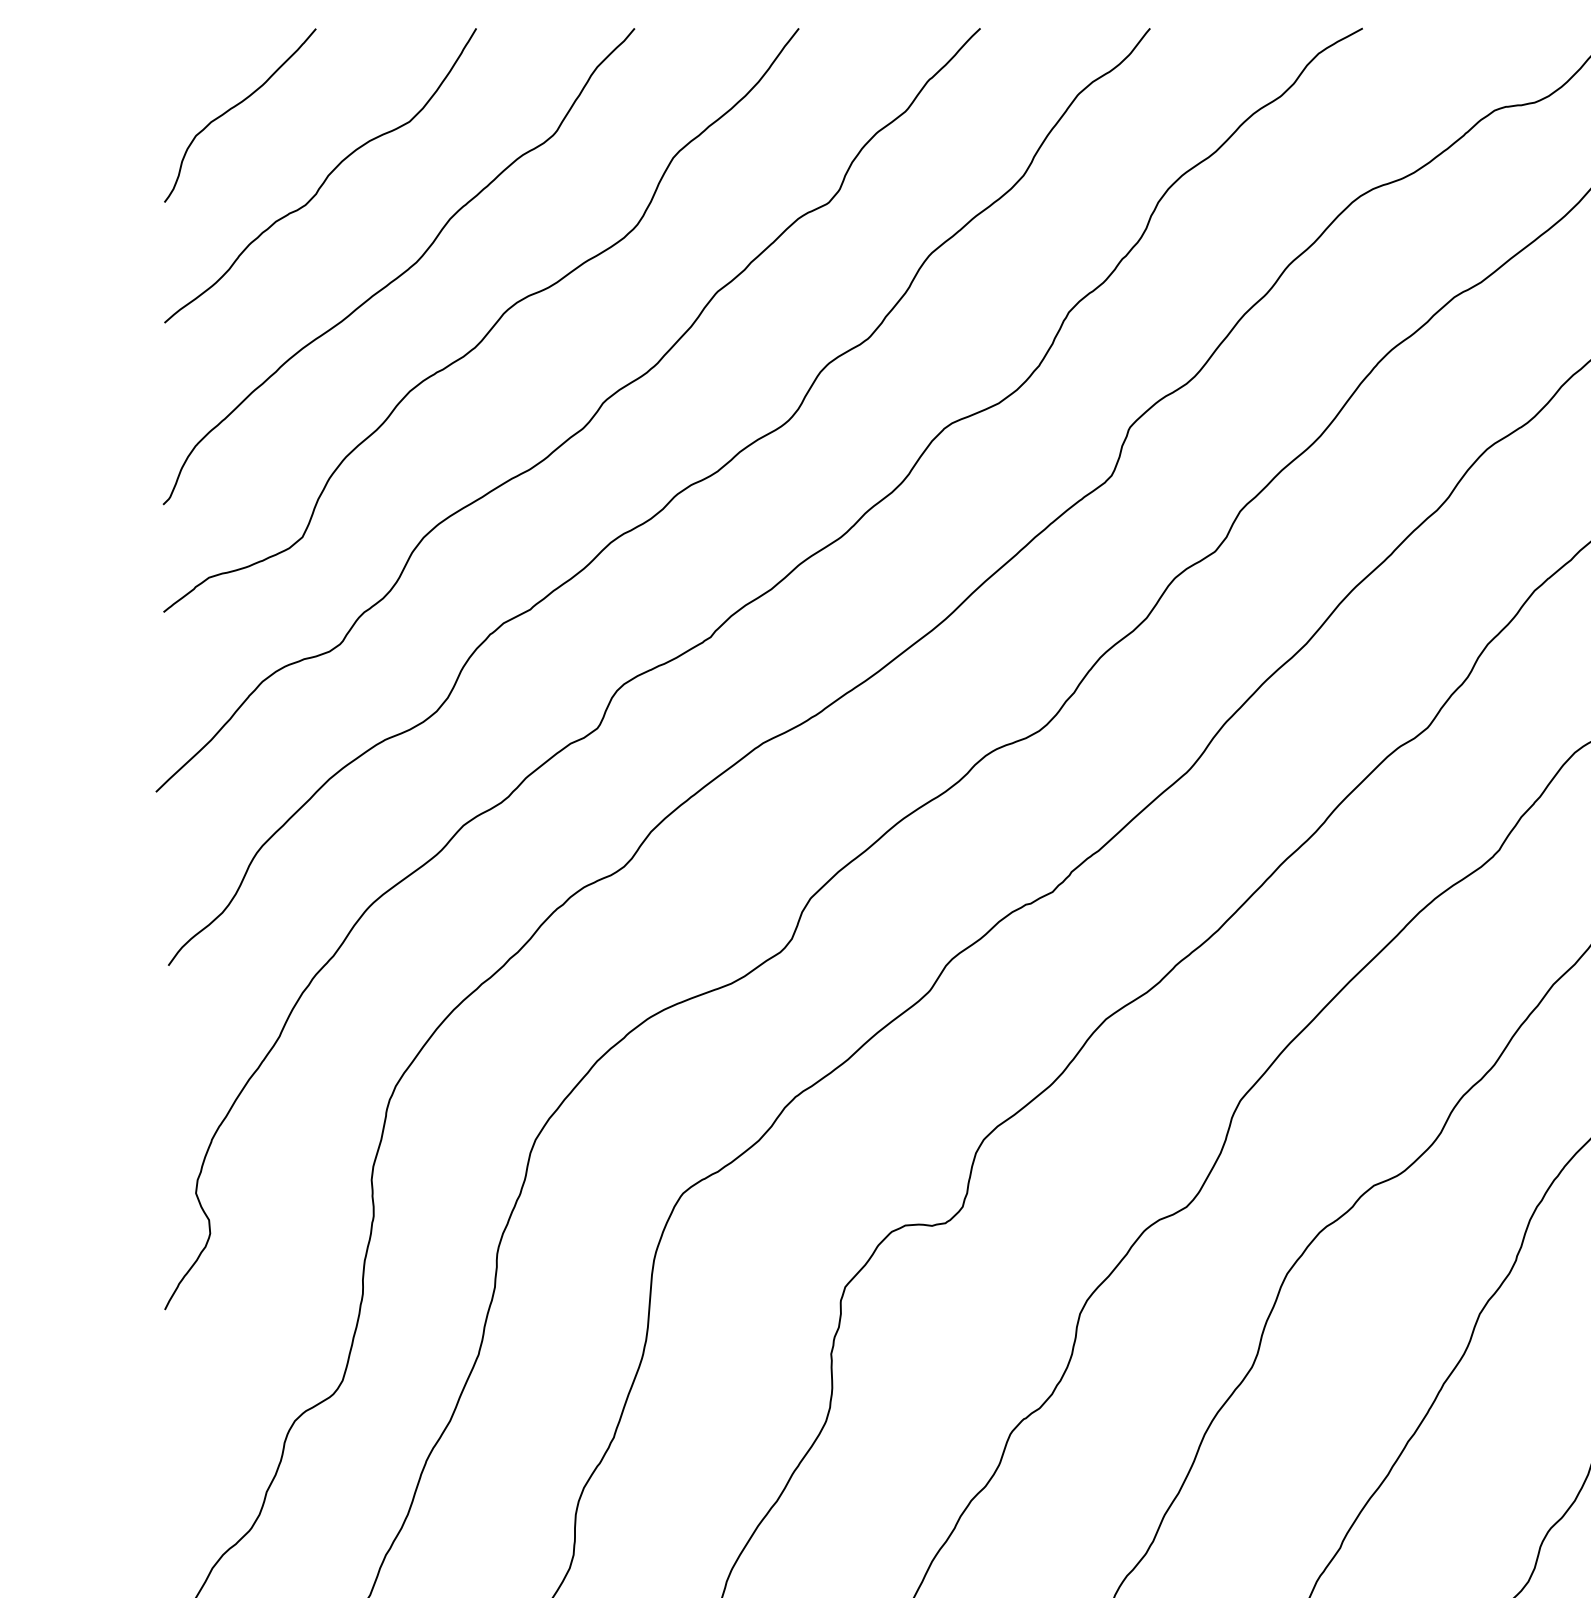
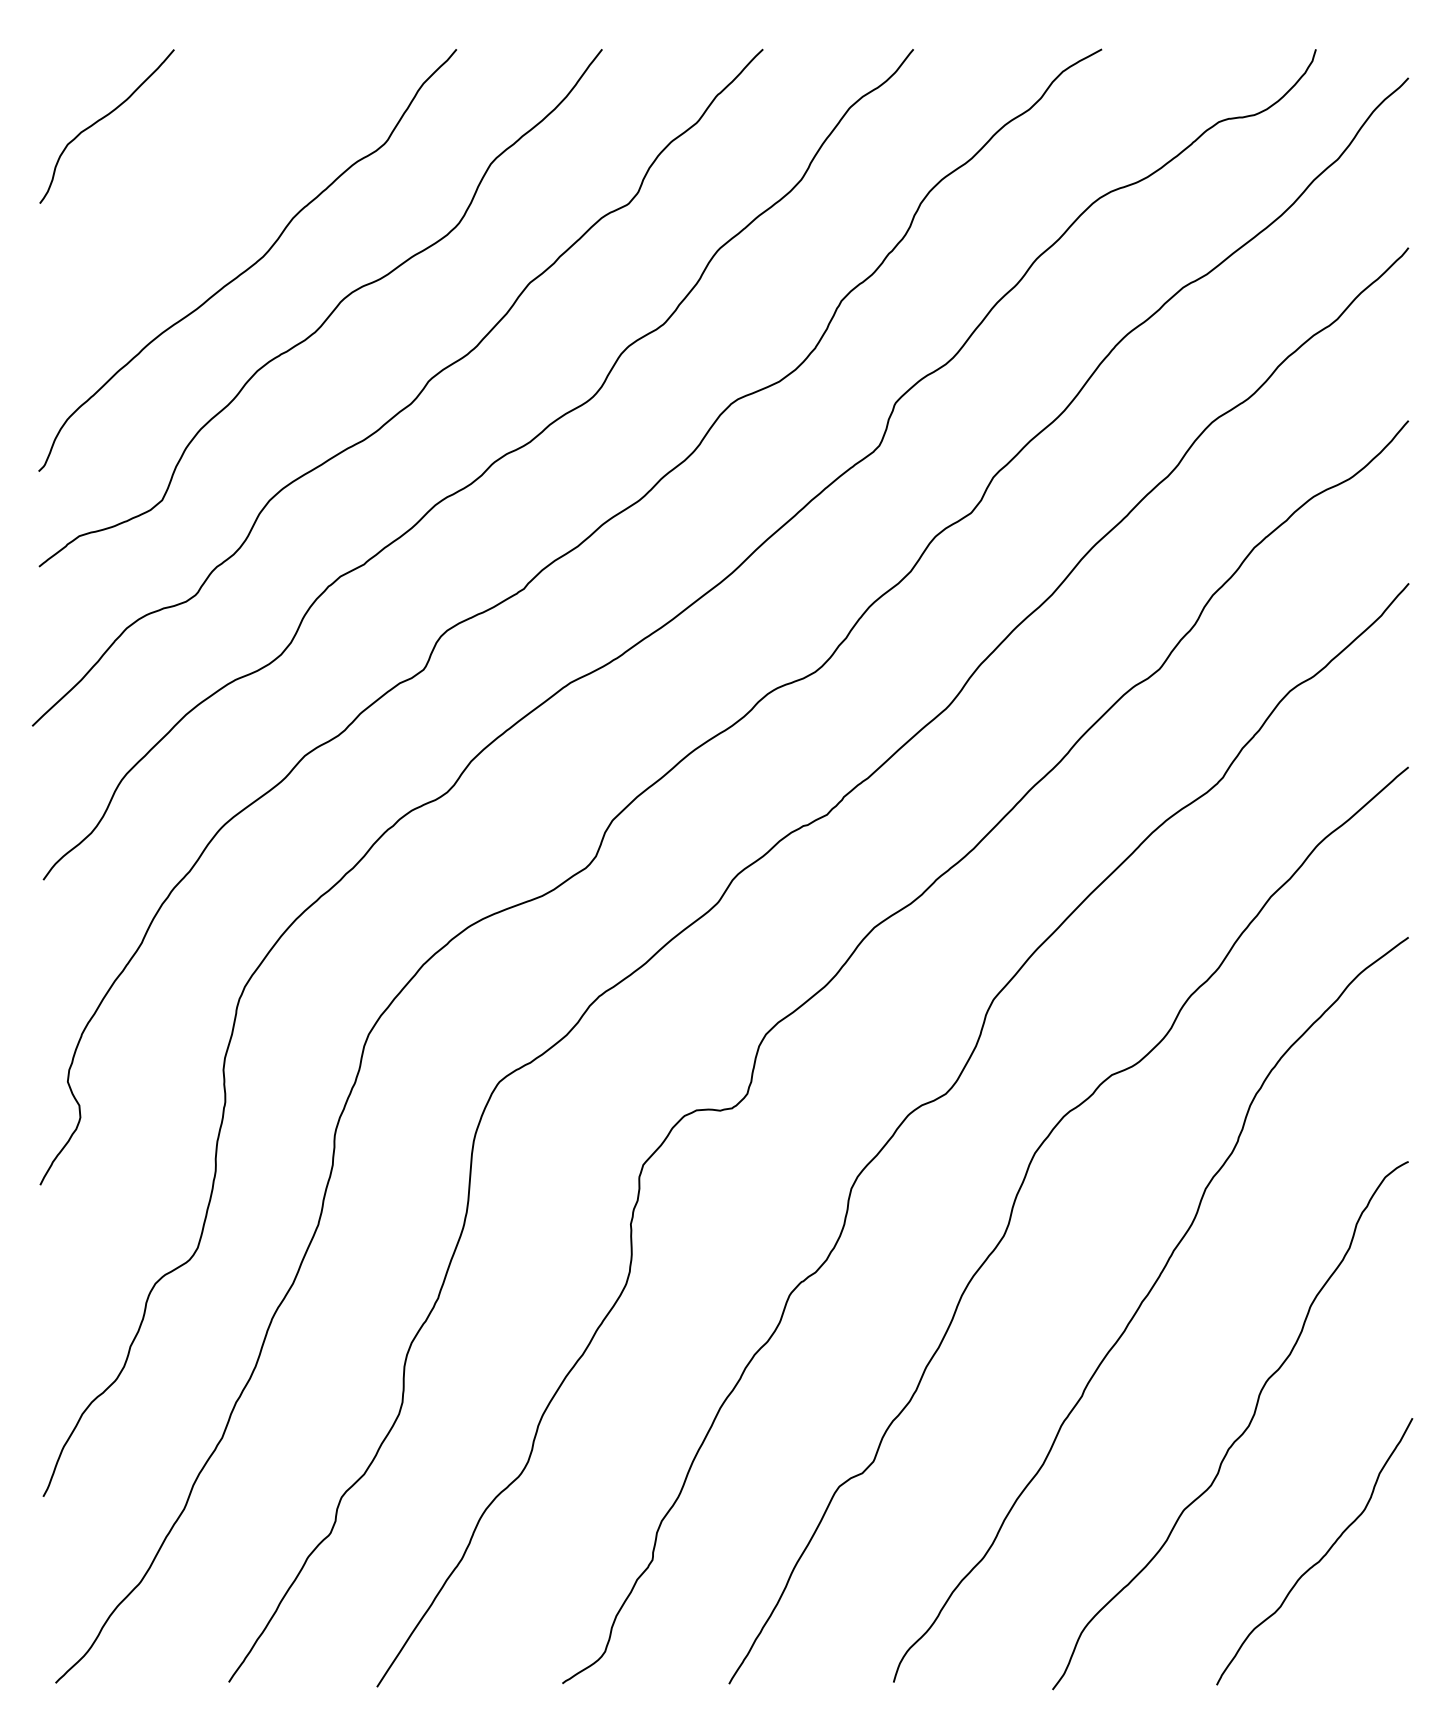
curve: (325, 177) -> (182, 181), removed

